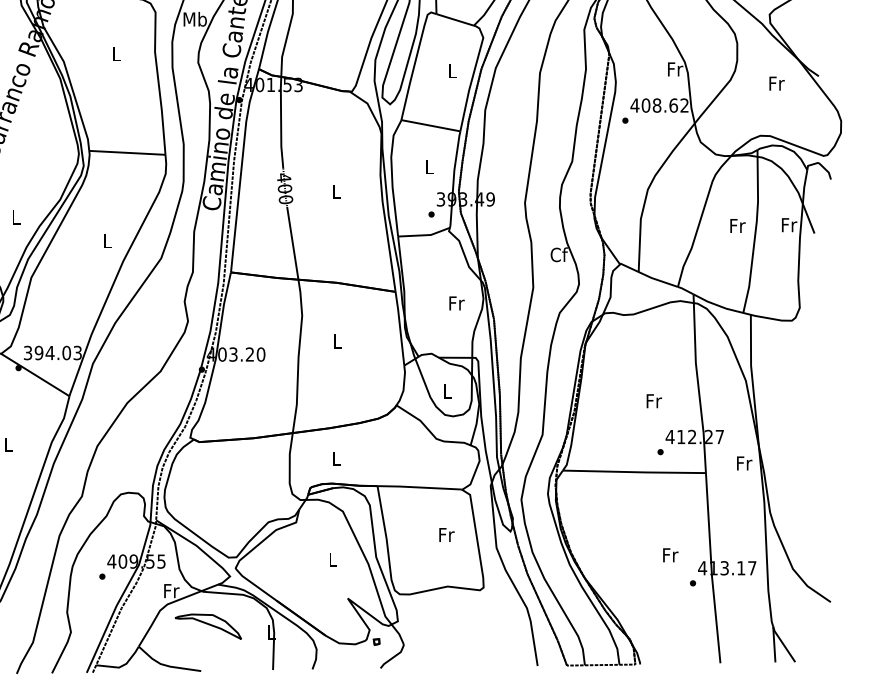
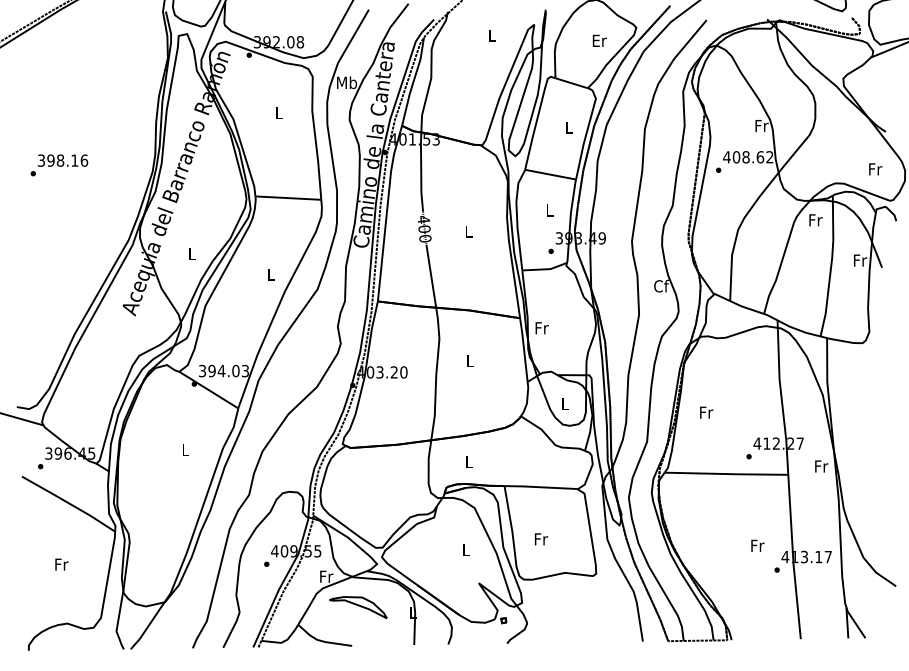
text: (776, 83) -> (875, 169), moved
text: (737, 226) -> (815, 220), moved
text: (456, 303) -> (541, 328), moved
text: (654, 400) -> (706, 412), moved
text: (446, 535) -> (541, 539), moved

